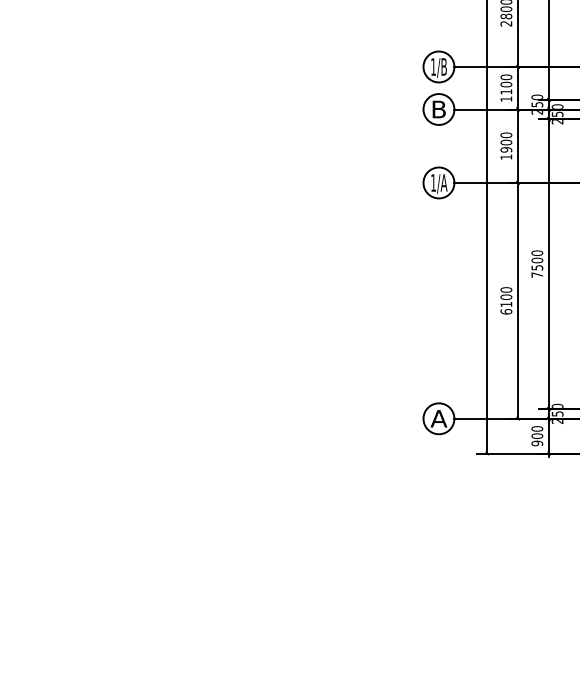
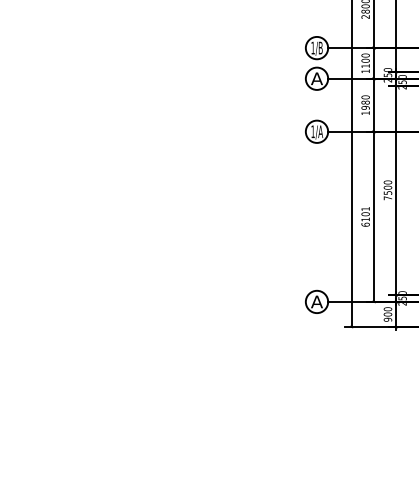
text: (438, 109) -> (316, 78), B -> A
text: (505, 142) -> (365, 102), 1900 -> 1980
text: (506, 289) -> (365, 208), 6100 -> 6101

